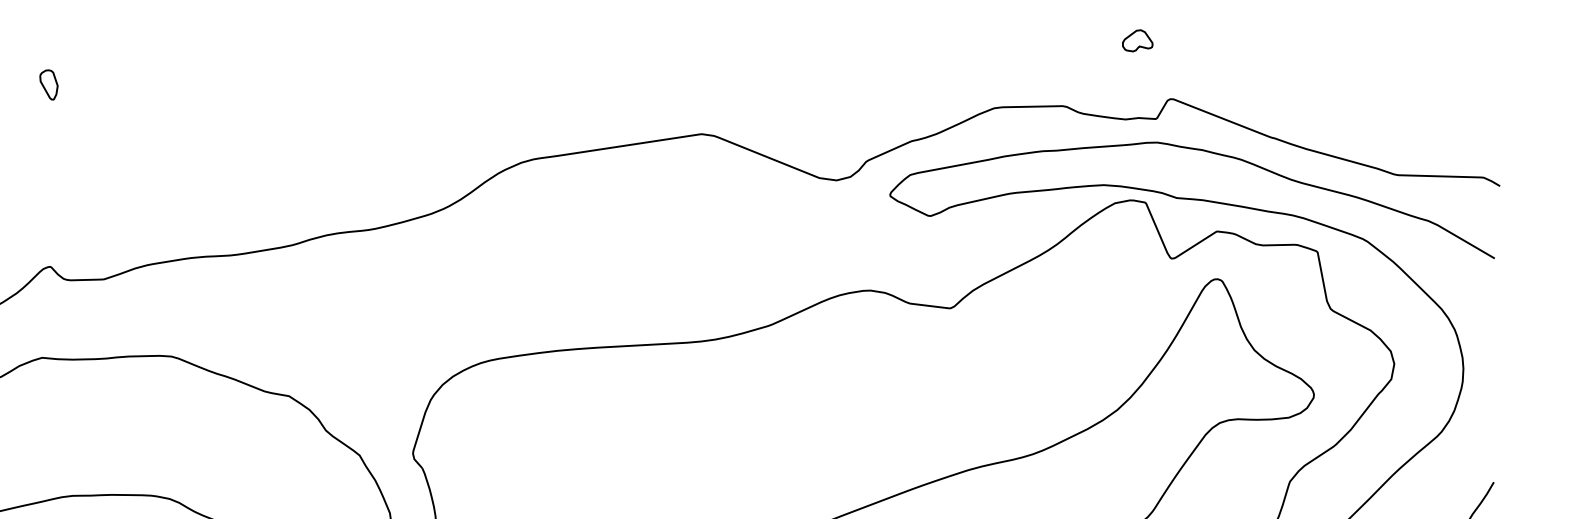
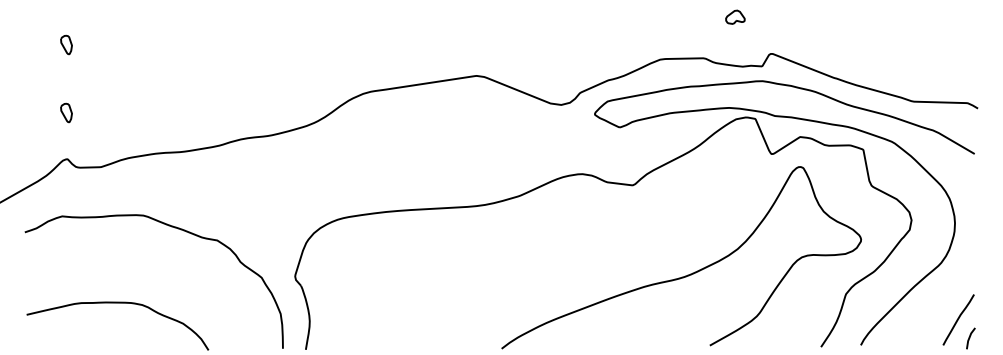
part: (1137, 39) -> (735, 16), moved
part: (48, 192) -> (66, 112), added

